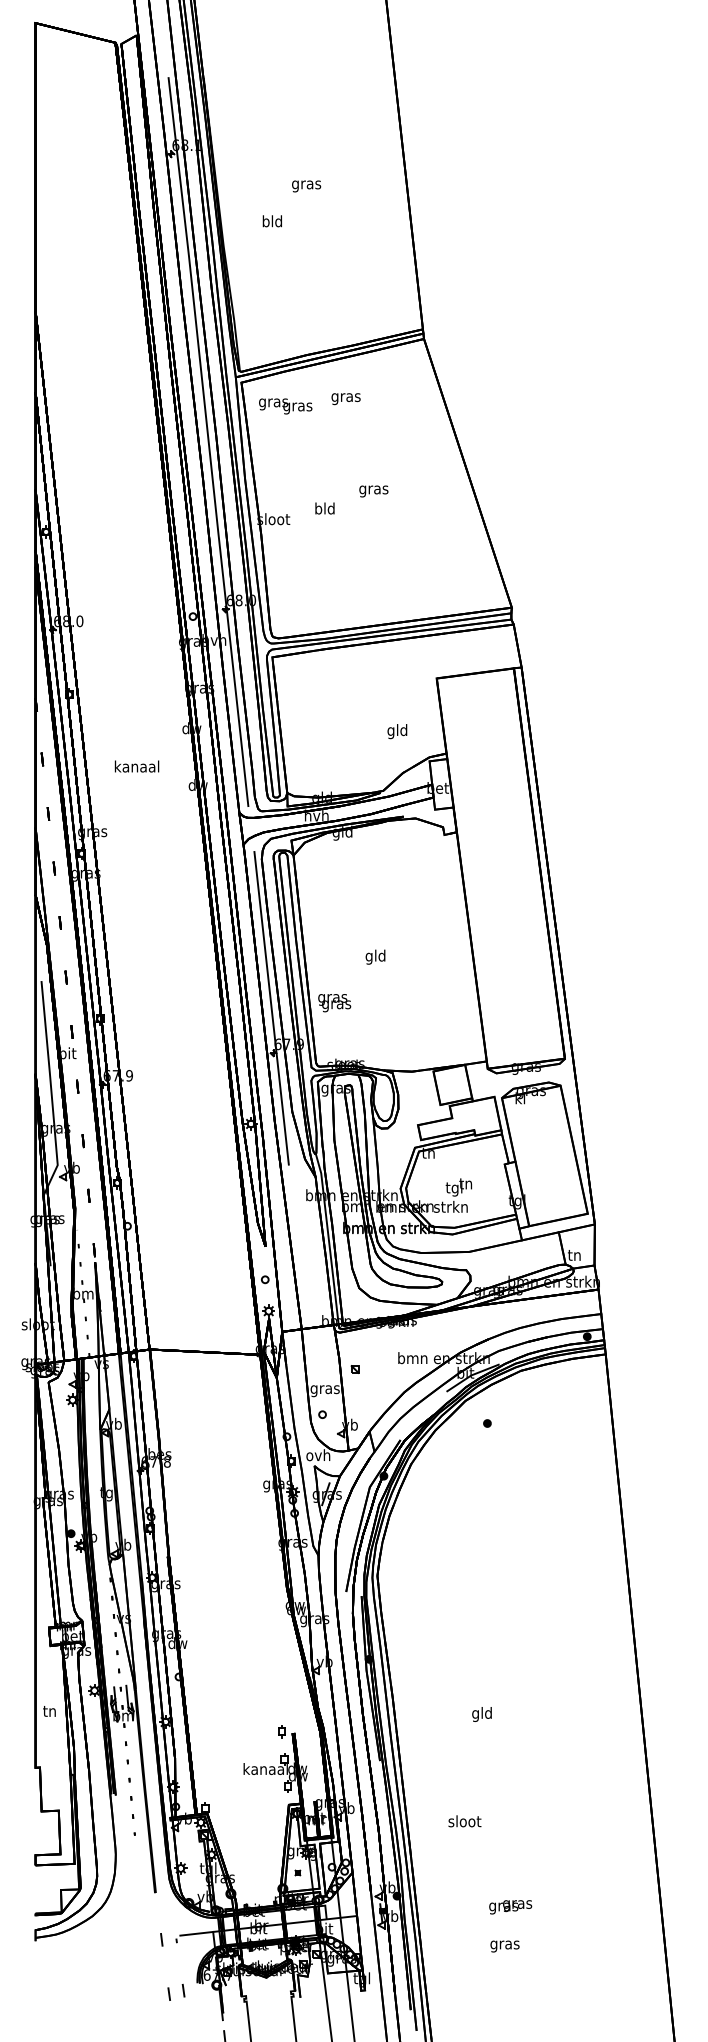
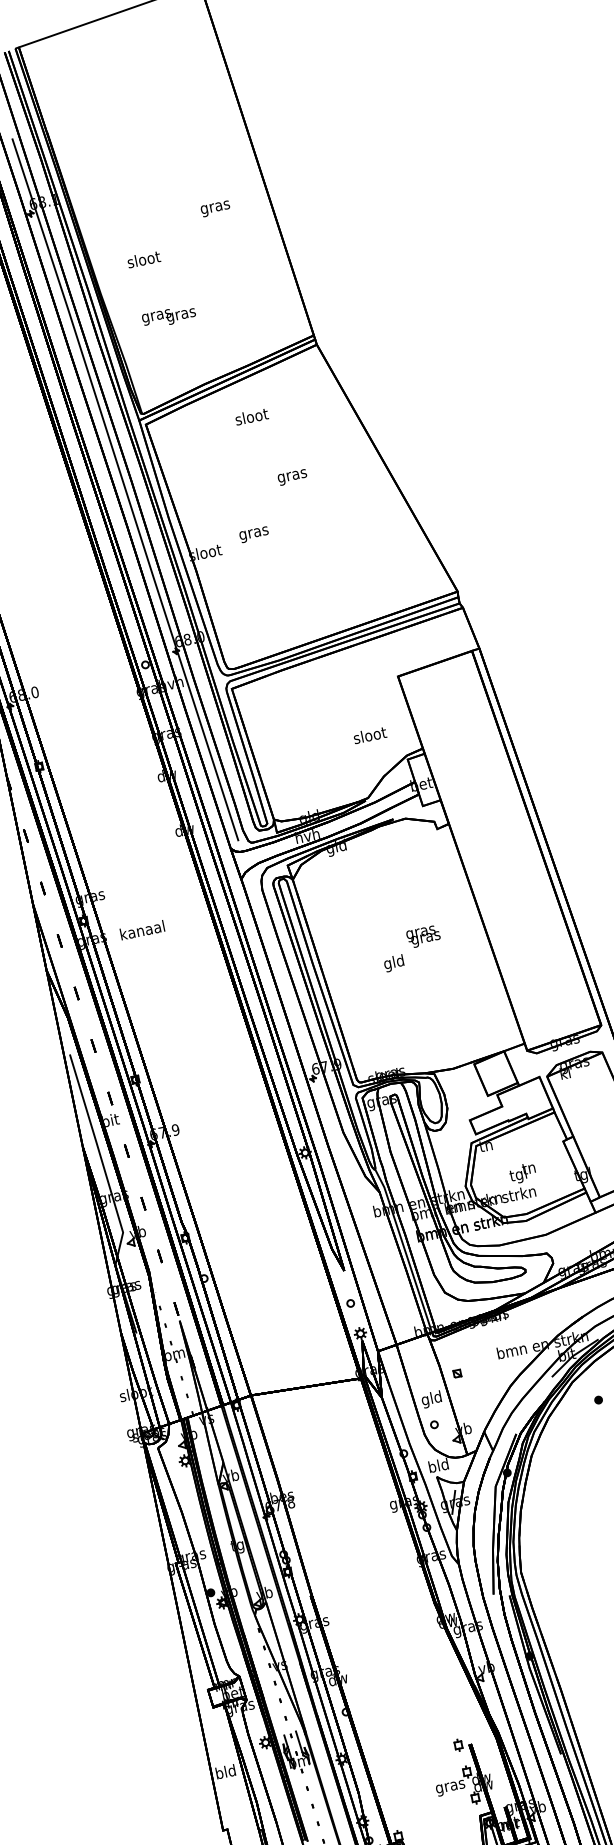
text: (306, 186) -> (215, 208), moved
text: (272, 221) -> (143, 259), bld -> sloot
text: (345, 397) -> (251, 418), gras -> sloot
text: (285, 406) -> (169, 317), moved
text: (373, 491) -> (292, 477), moved
text: (324, 509) -> (253, 532), bld -> gras
text: (397, 731) -> (370, 736), gld -> sloot
text: (136, 766) -> (141, 930), moved
text: (334, 1003) -> (423, 937), moved
line: (271, 1008) -> (302, 1034), removed
text: (324, 1389) -> (431, 1399), gras -> gld
text: (318, 1455) -> (438, 1465), ovh -> bld
text: (49, 1711) -> (225, 1772), tn -> bld
text: (265, 1770) -> (450, 1786), kanaal -> gras

